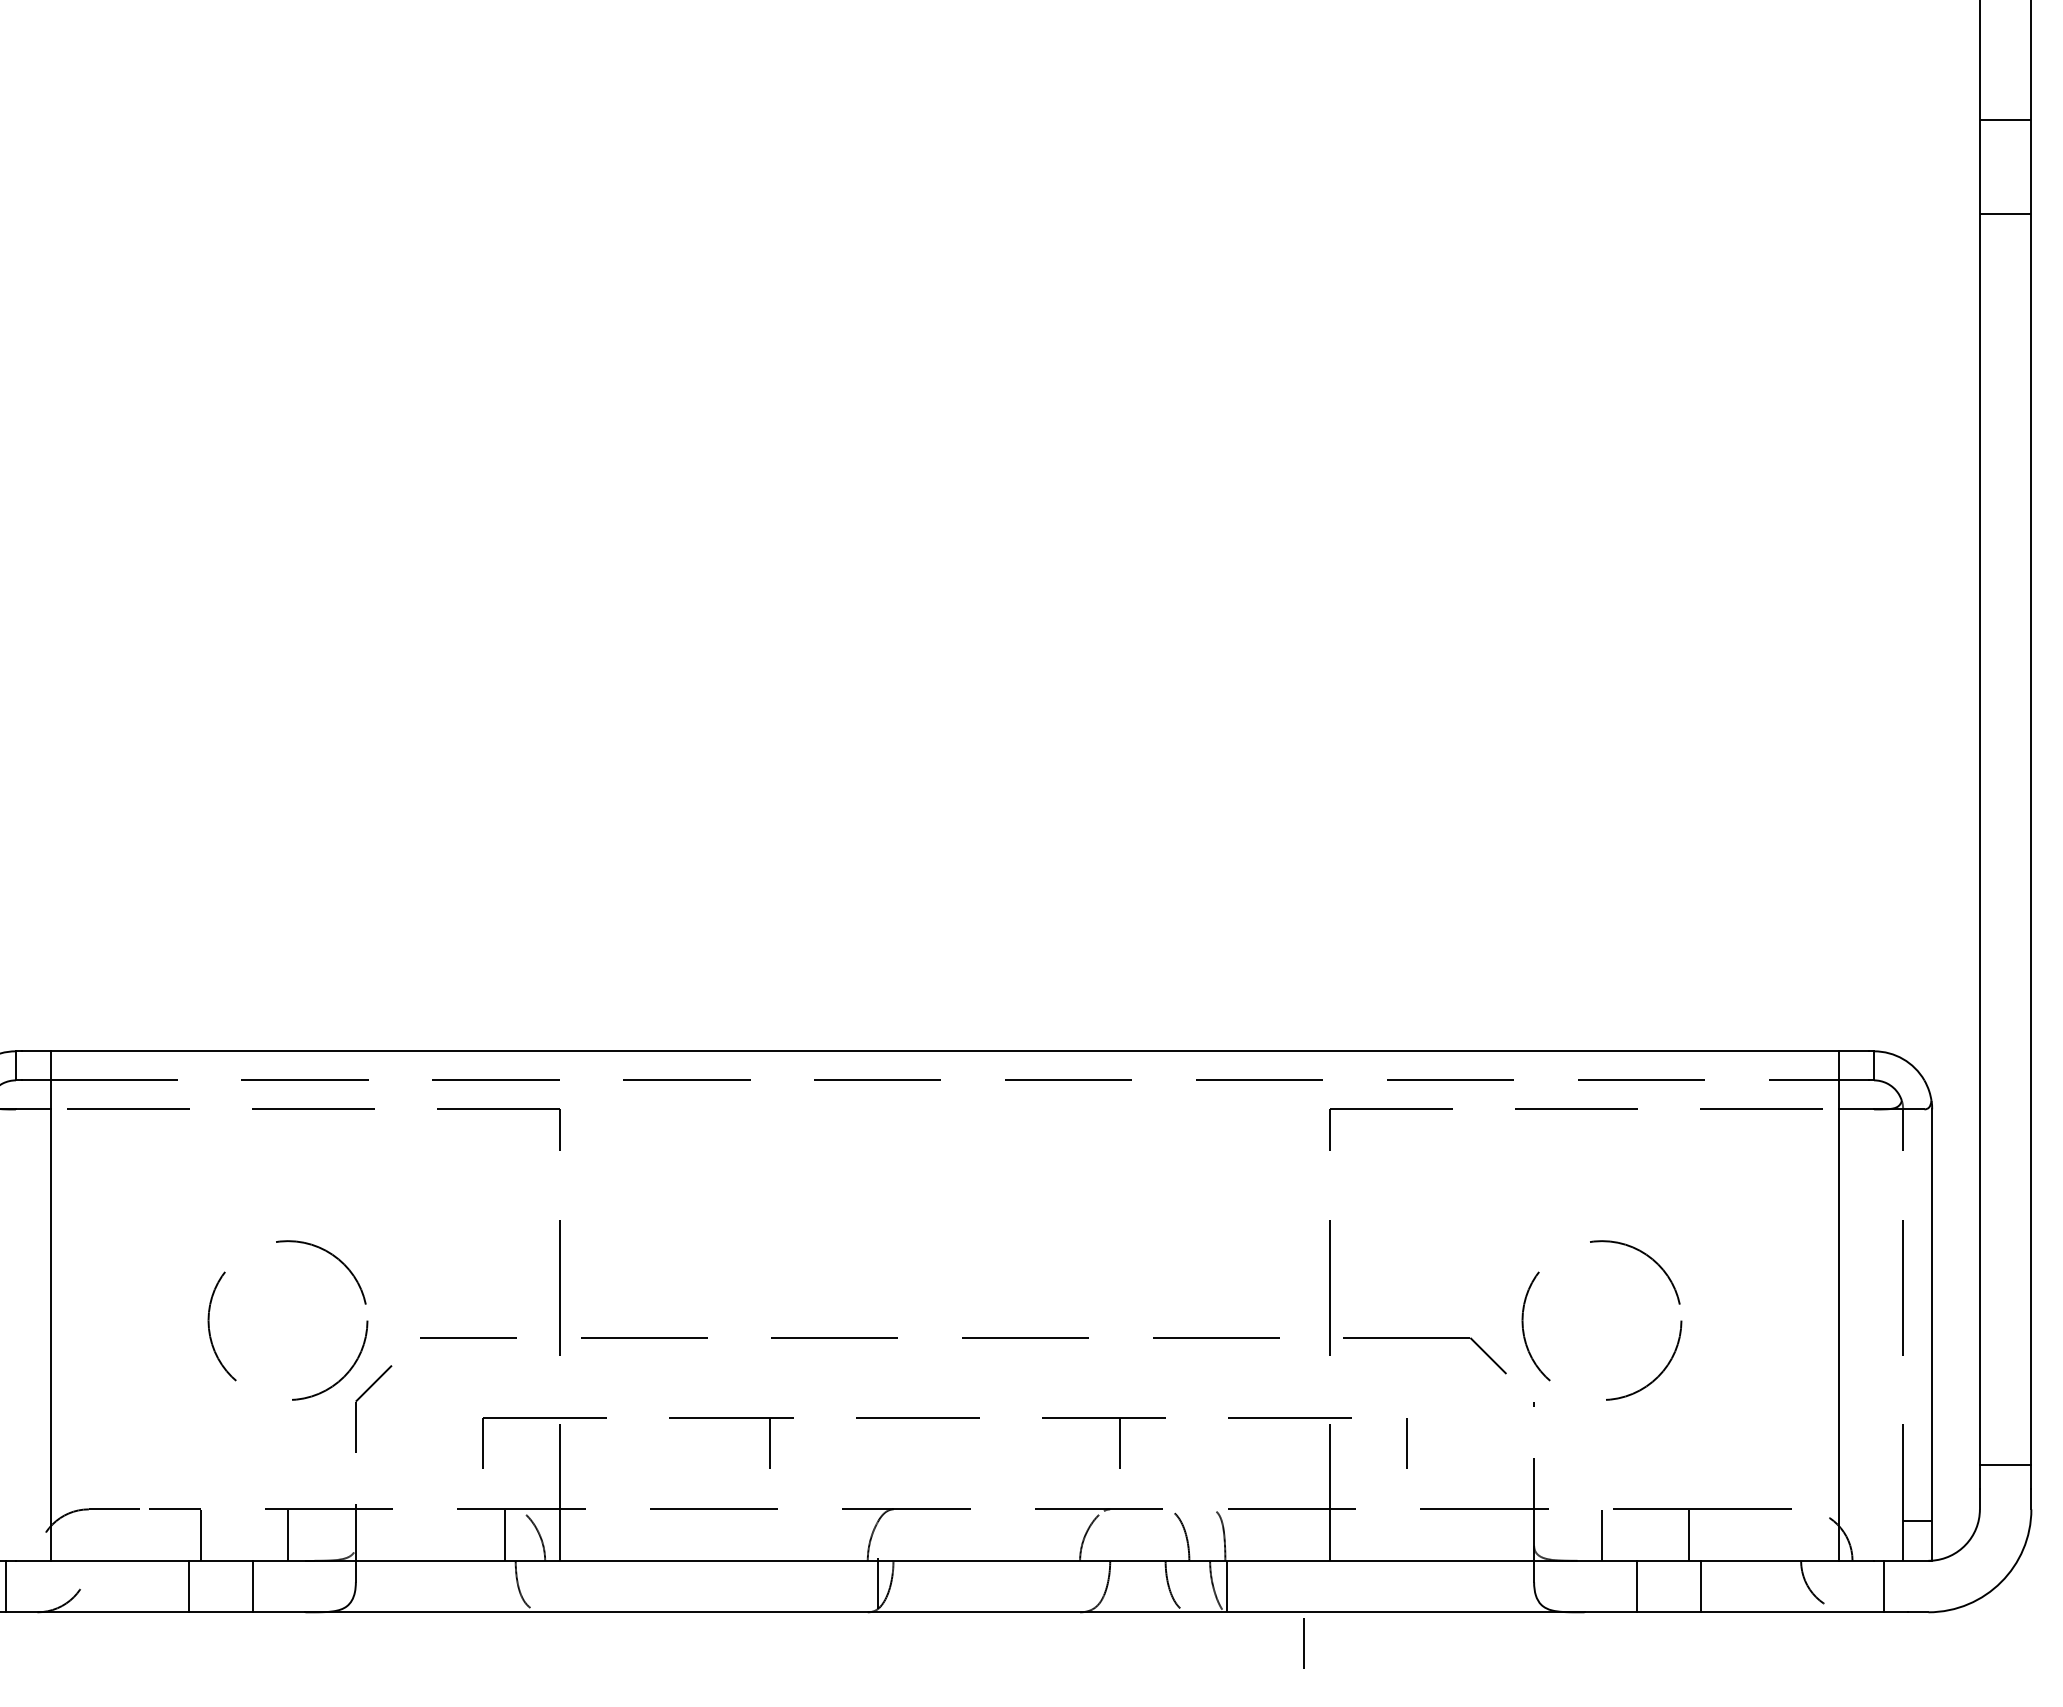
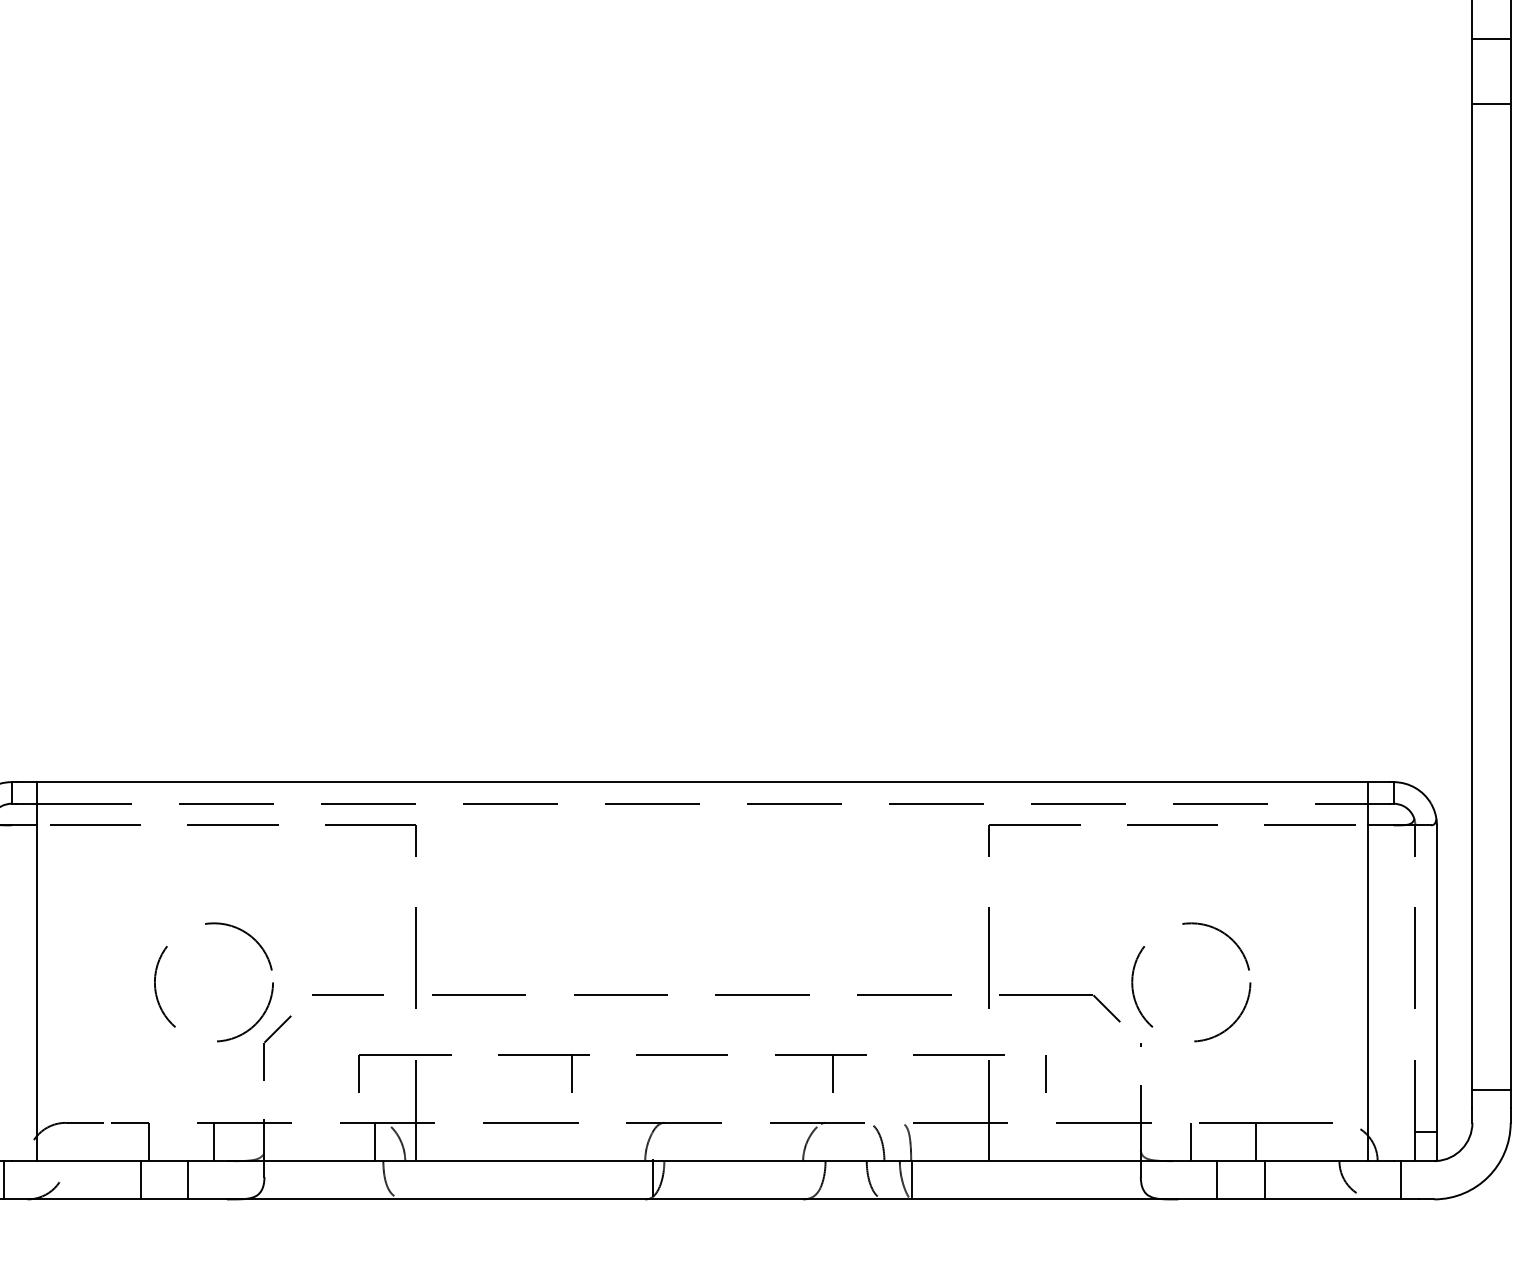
line: (2005, 120) -> (1491, 39), moved
line: (2005, 213) -> (1491, 103), moved
line: (1303, 1643) -> (969, 1222), removed

